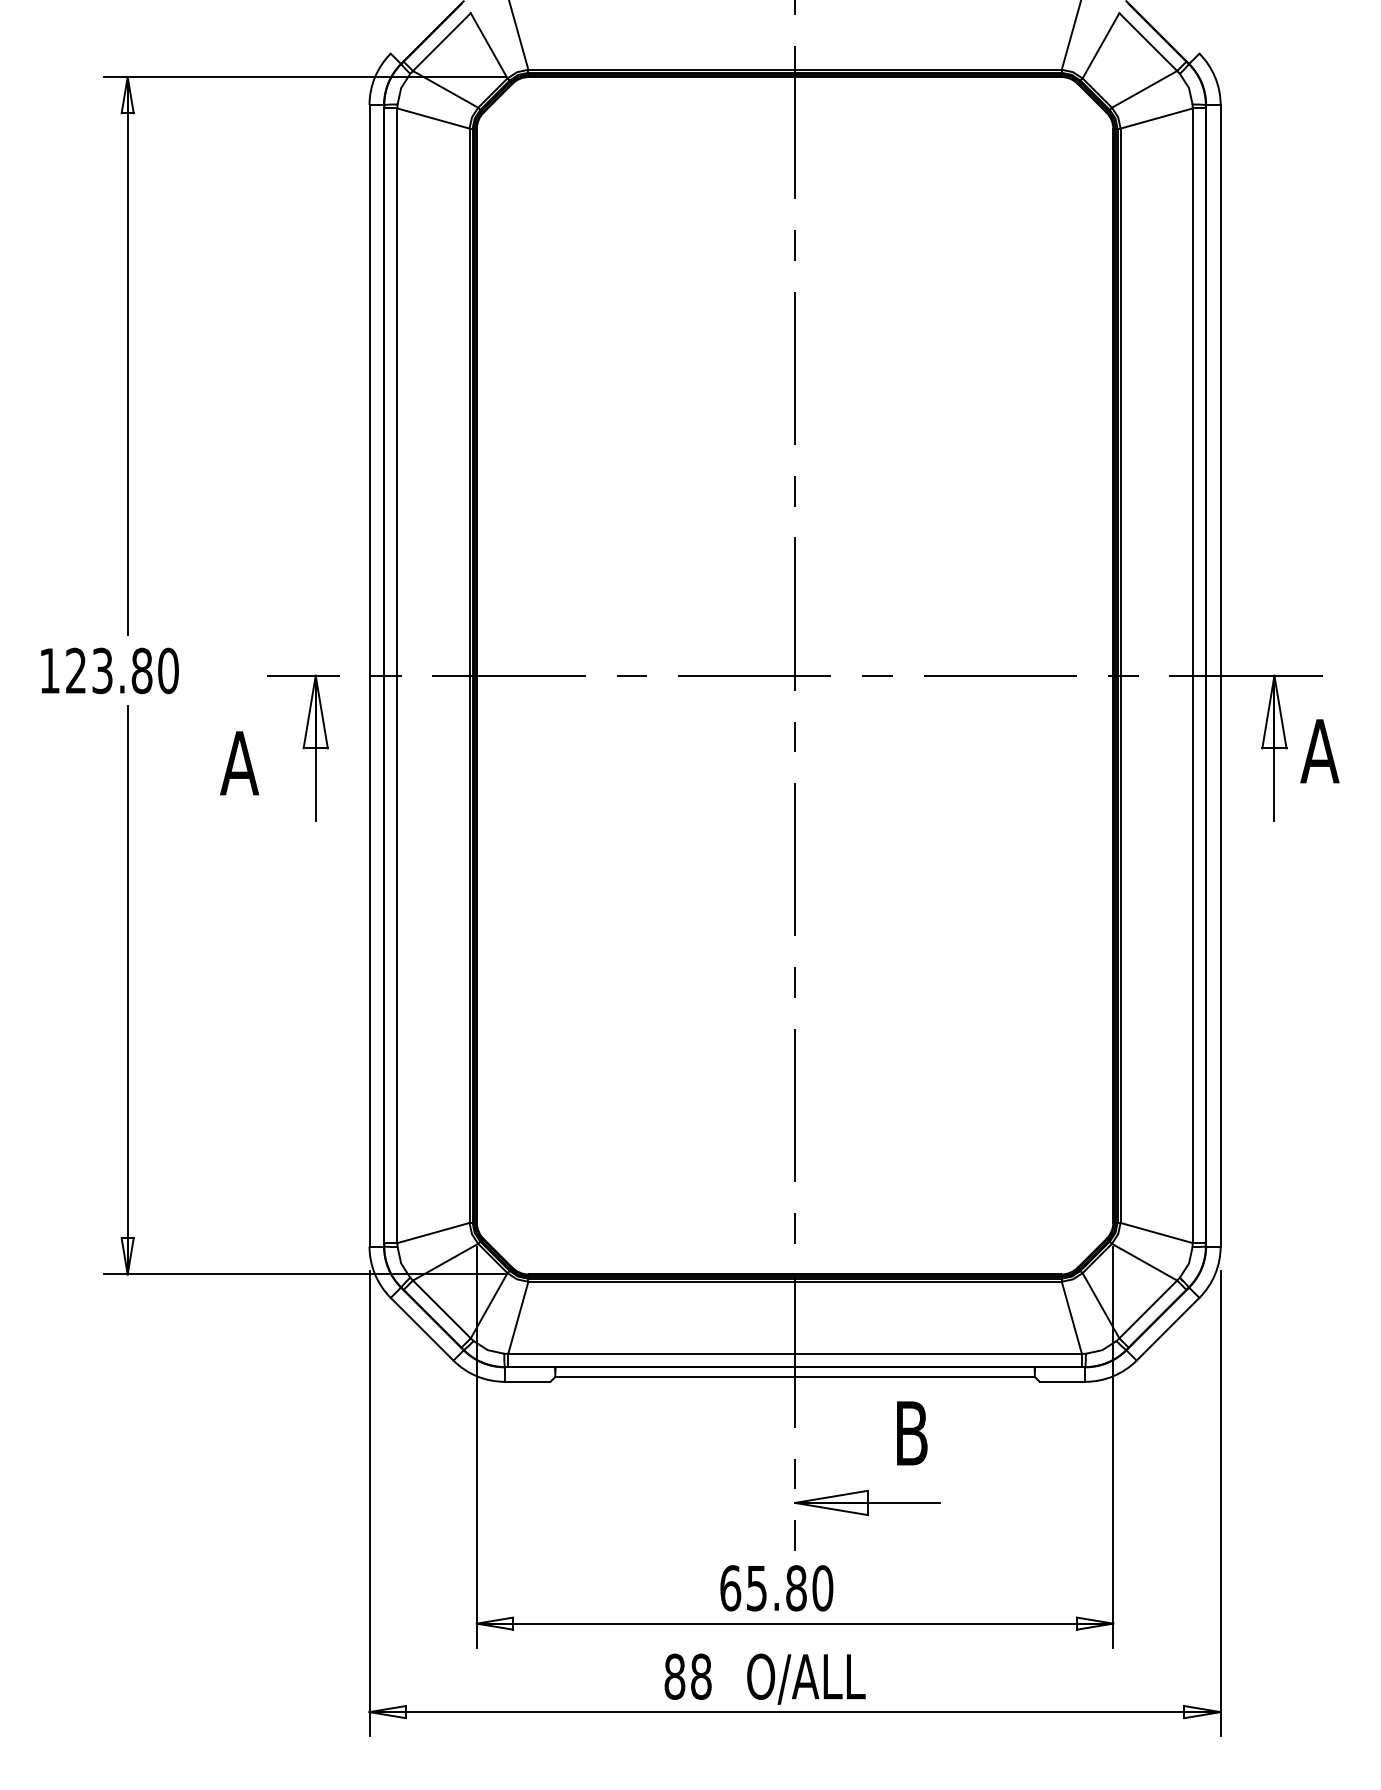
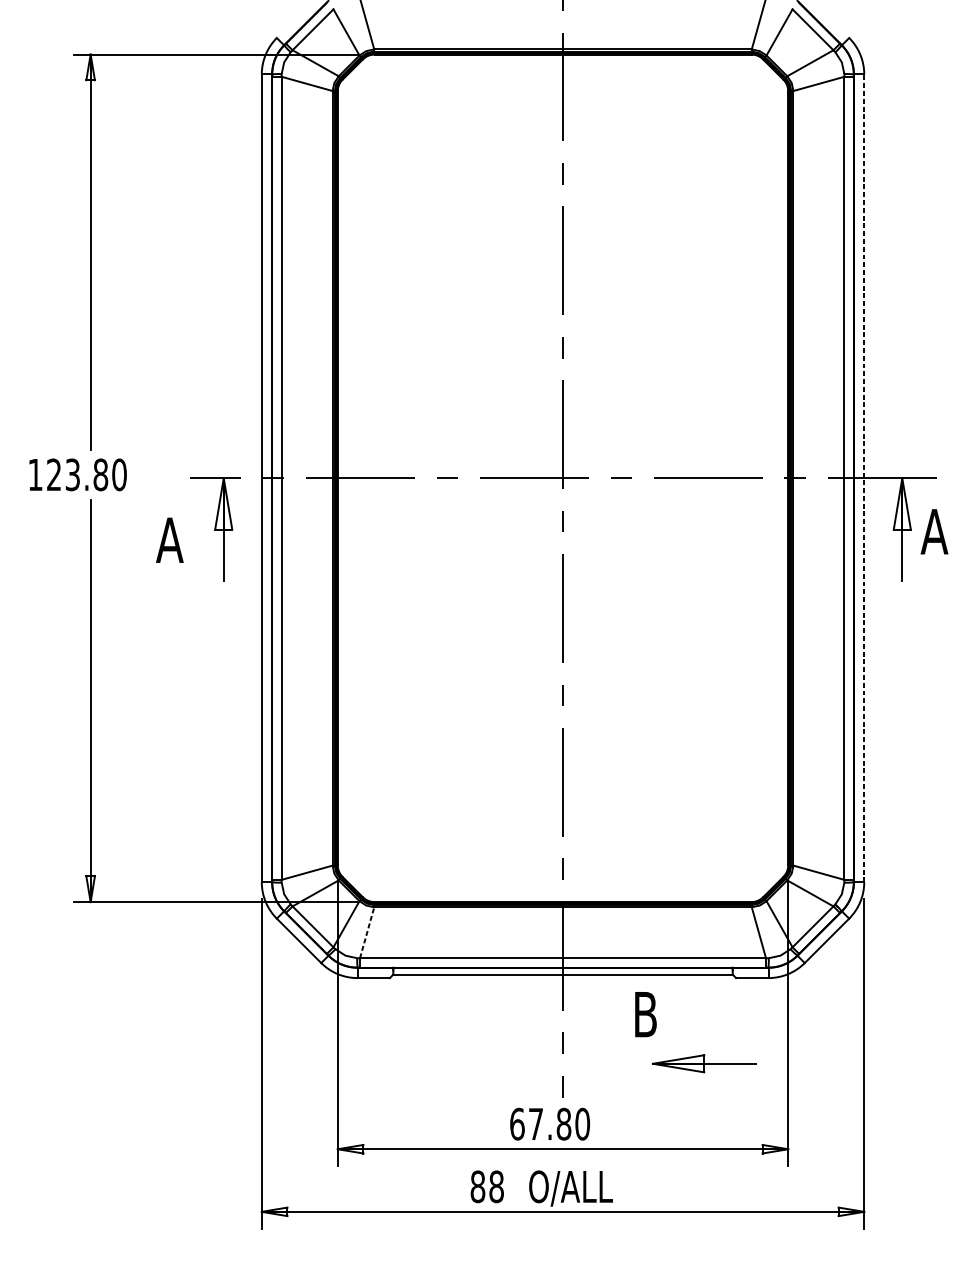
line: (1220, 675) -> (864, 478), solid -> dashed
line: (518, 1317) -> (367, 932), solid -> dashed
part: (867, 1502) -> (704, 1063), moved
text: (756, 1588) -> (535, 1124), 65.80 -> 67.80

